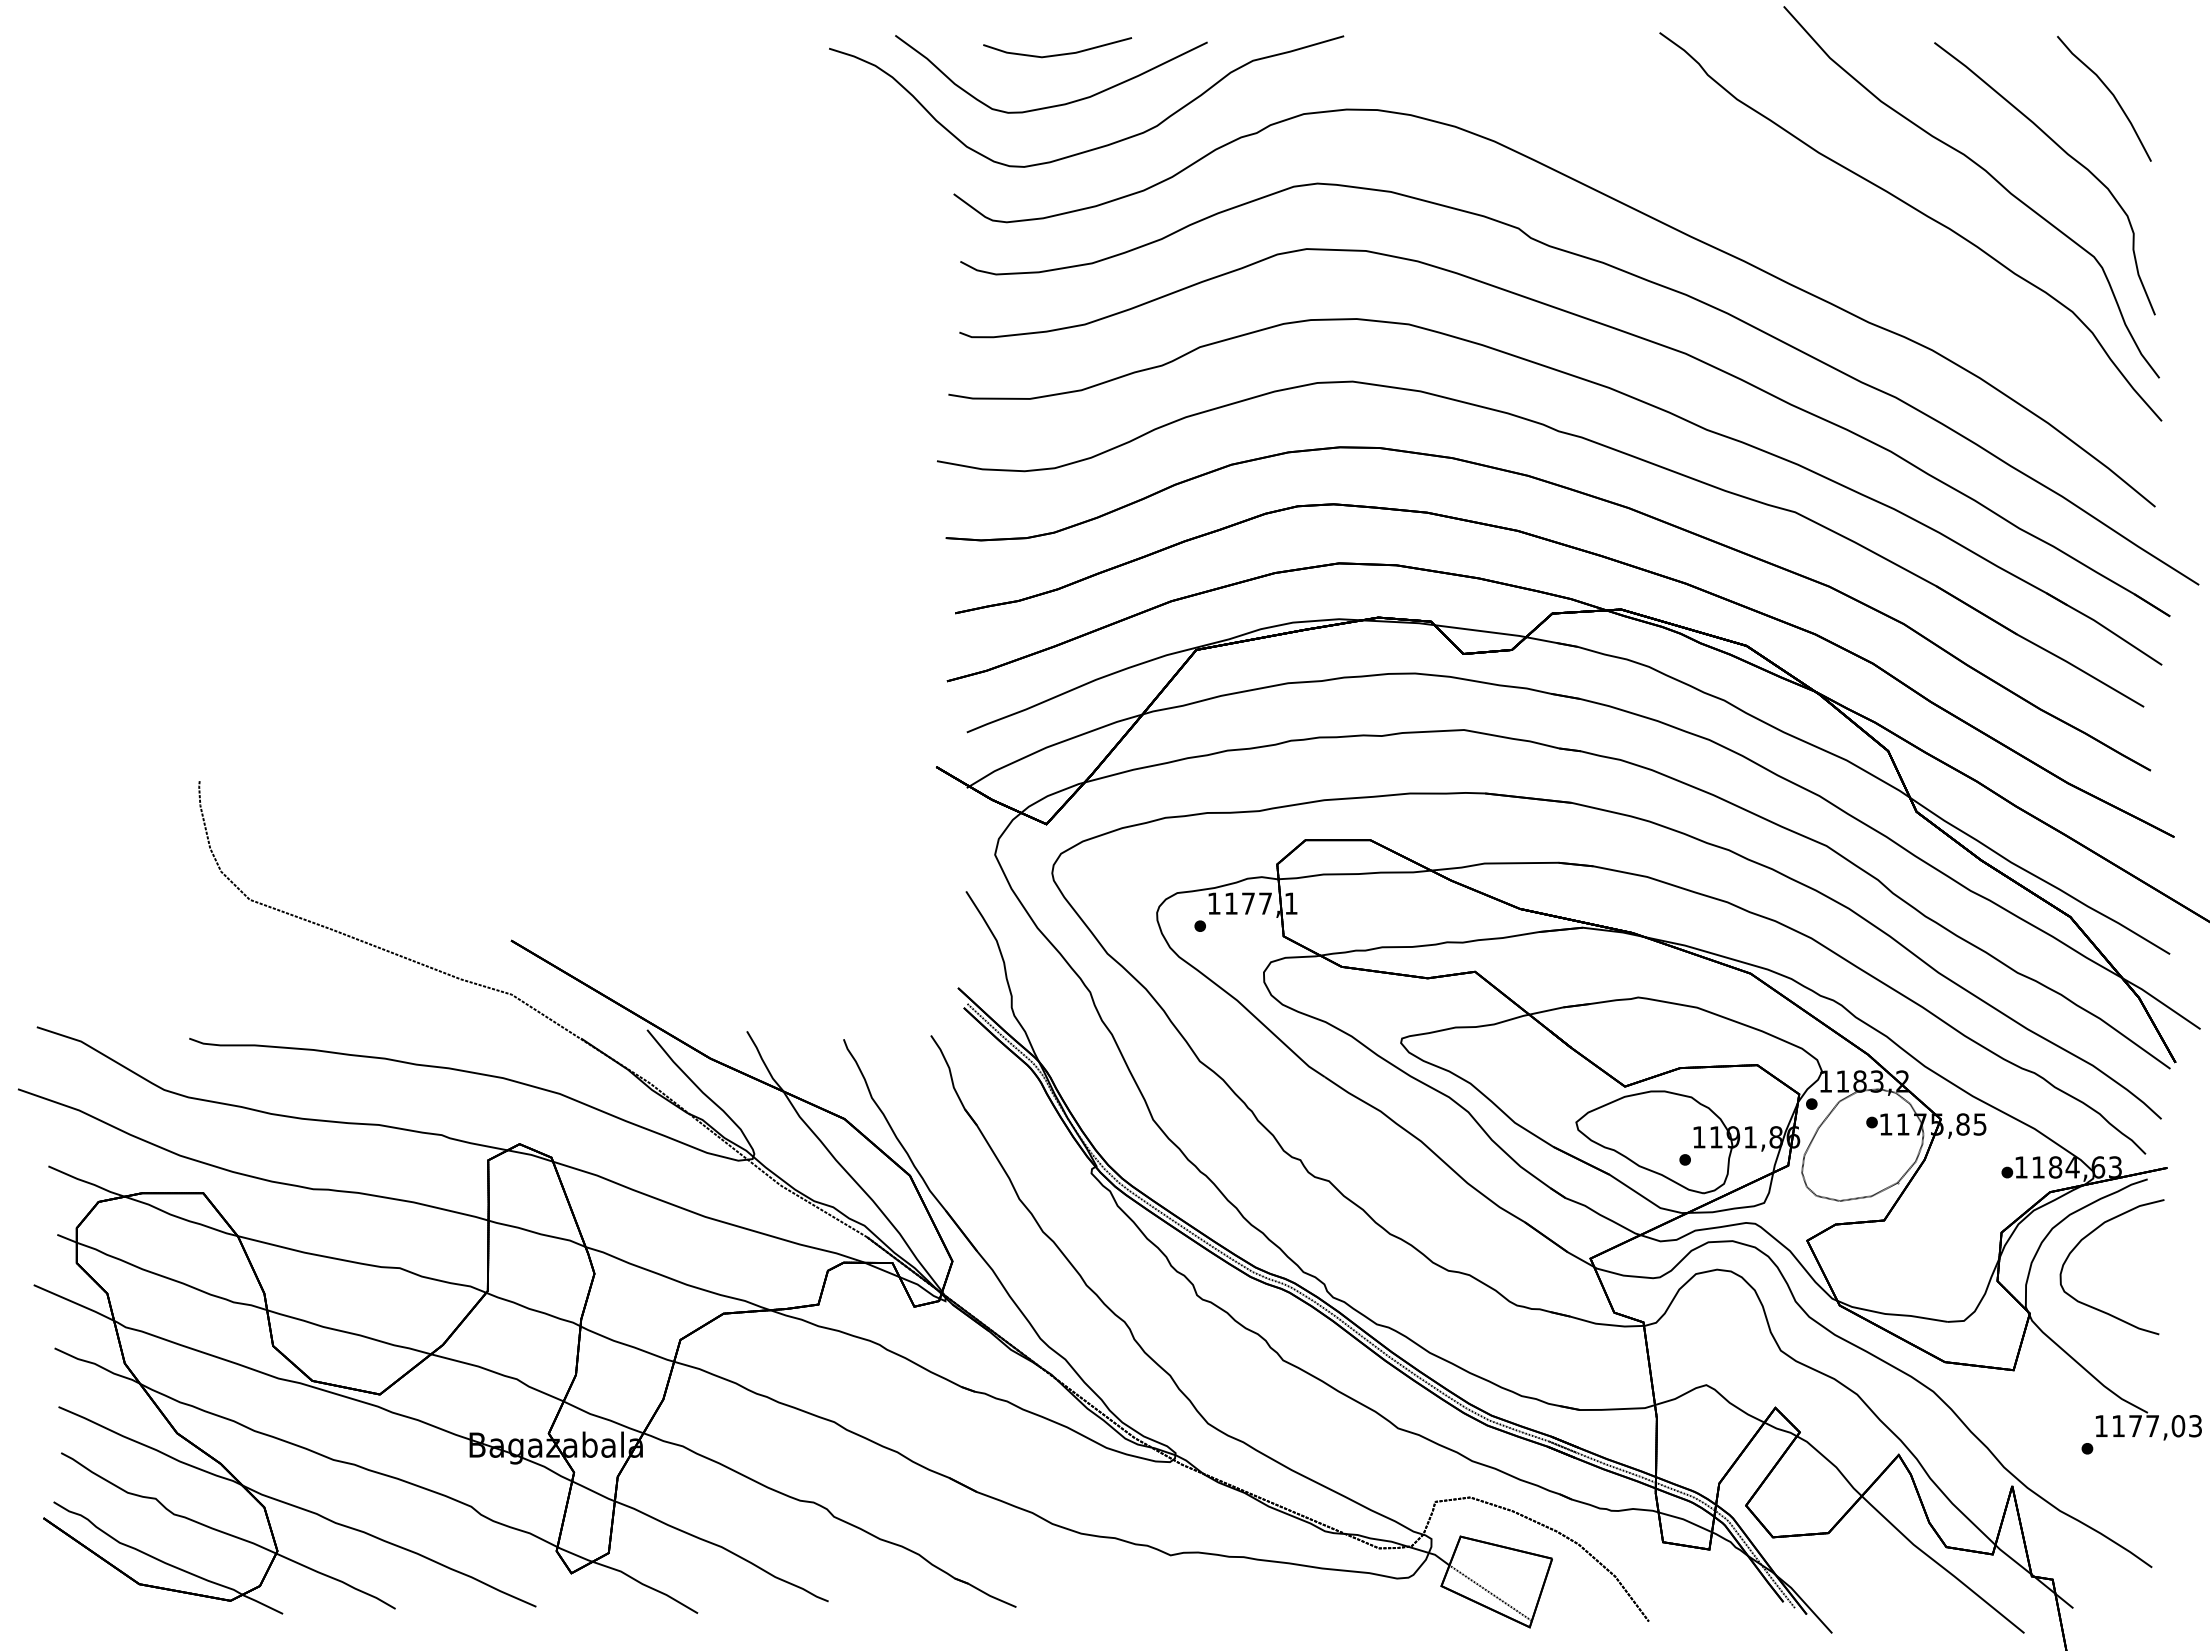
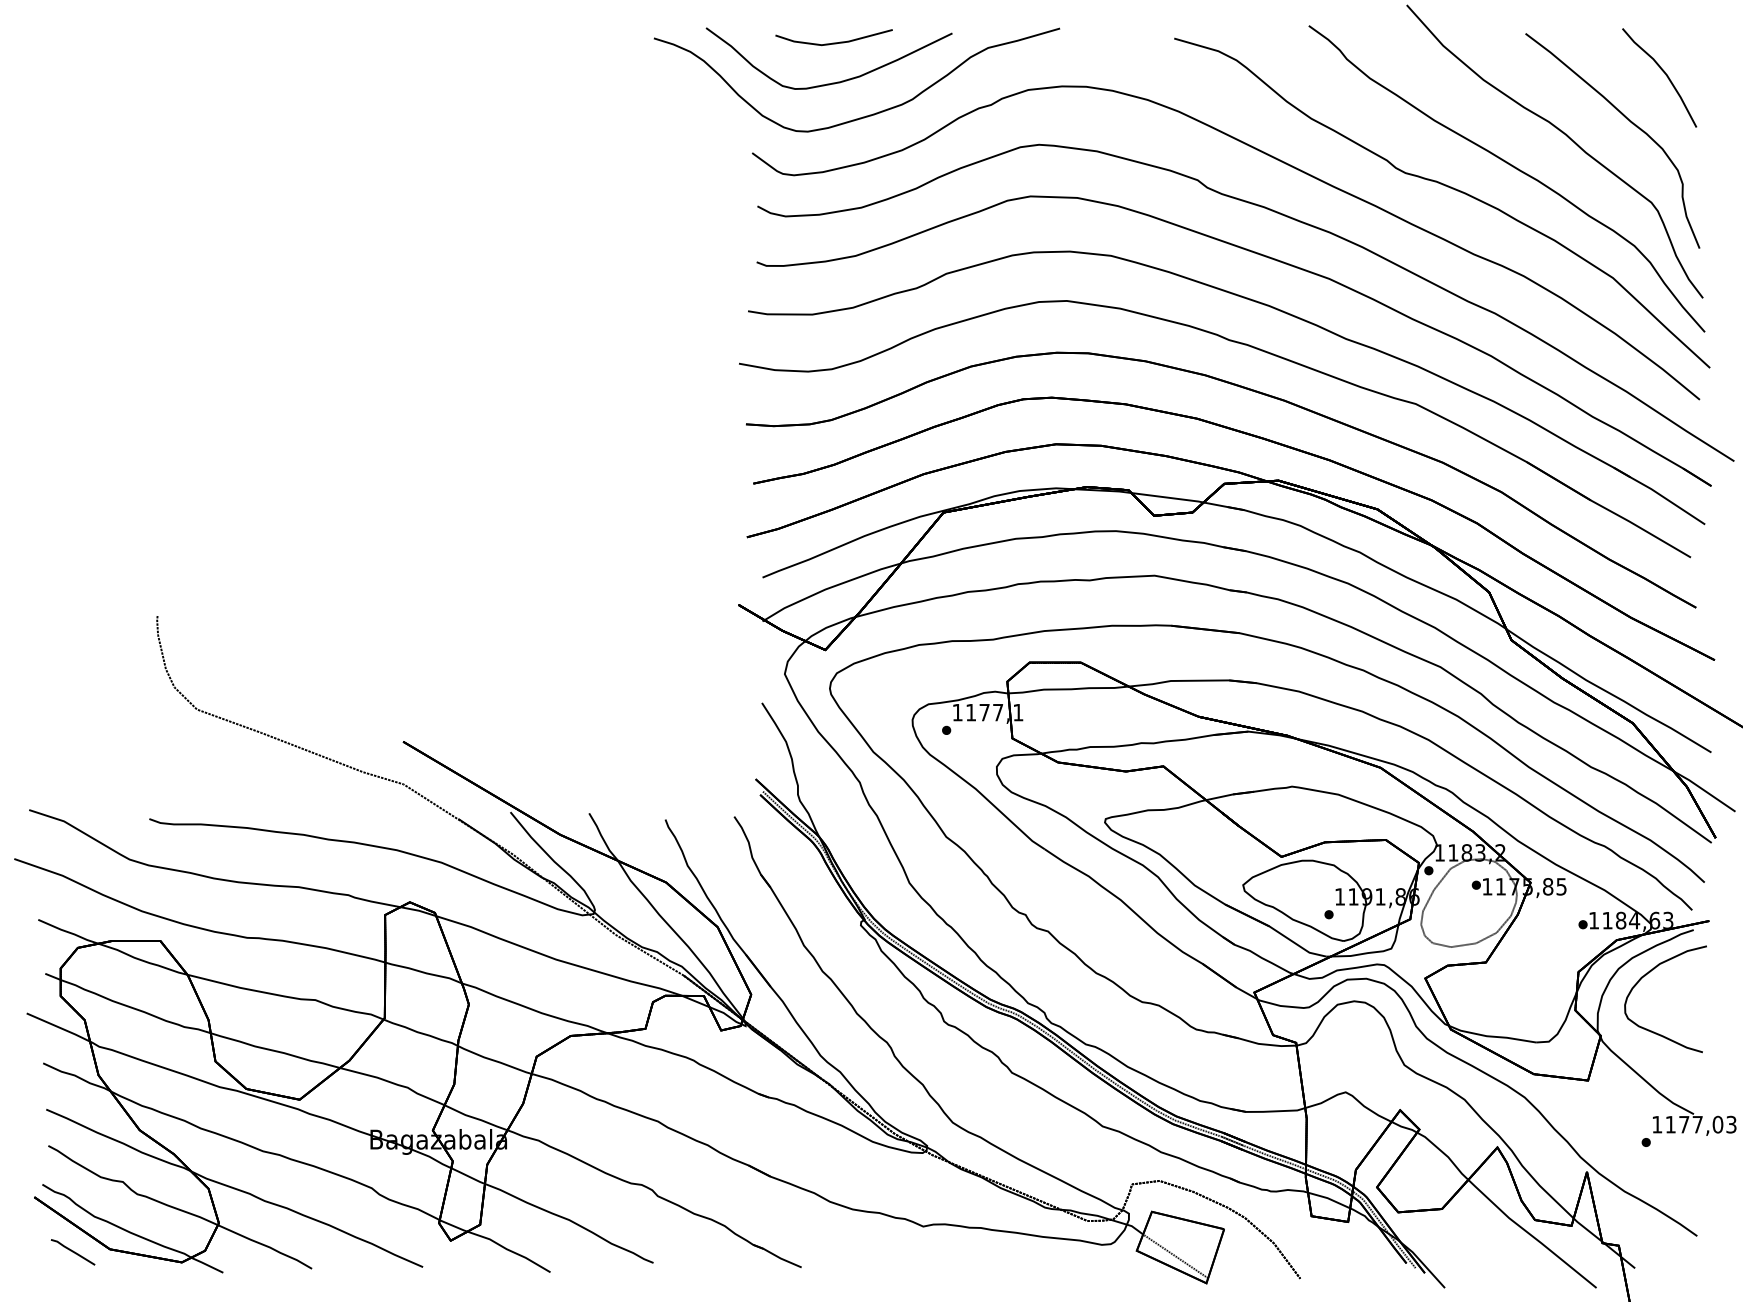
curve: (1835, 237) -> (1447, 187), added
part: (92, 1587) -> (73, 1251), added

